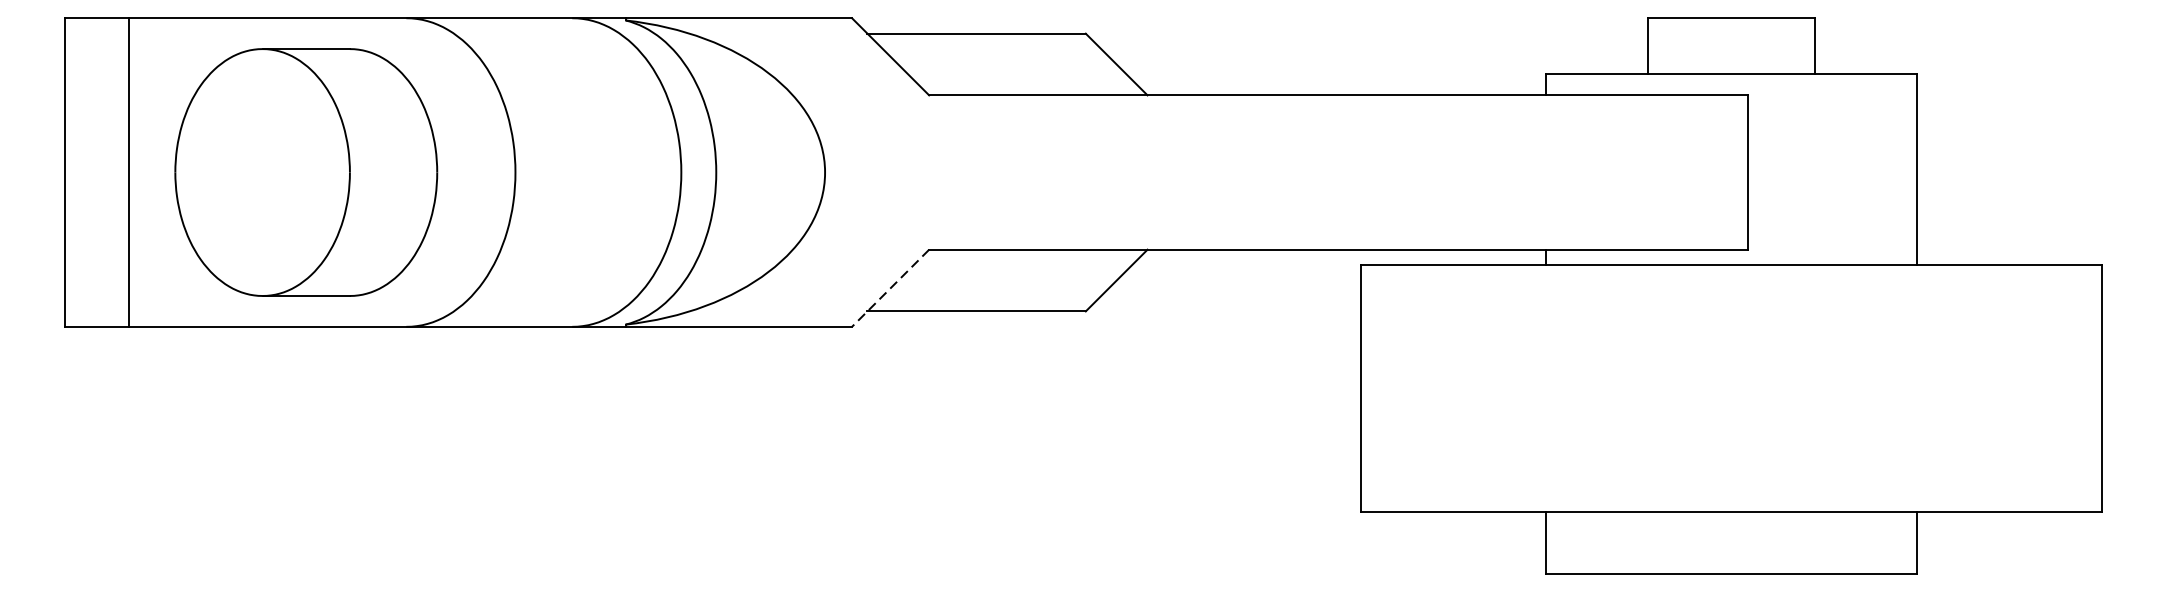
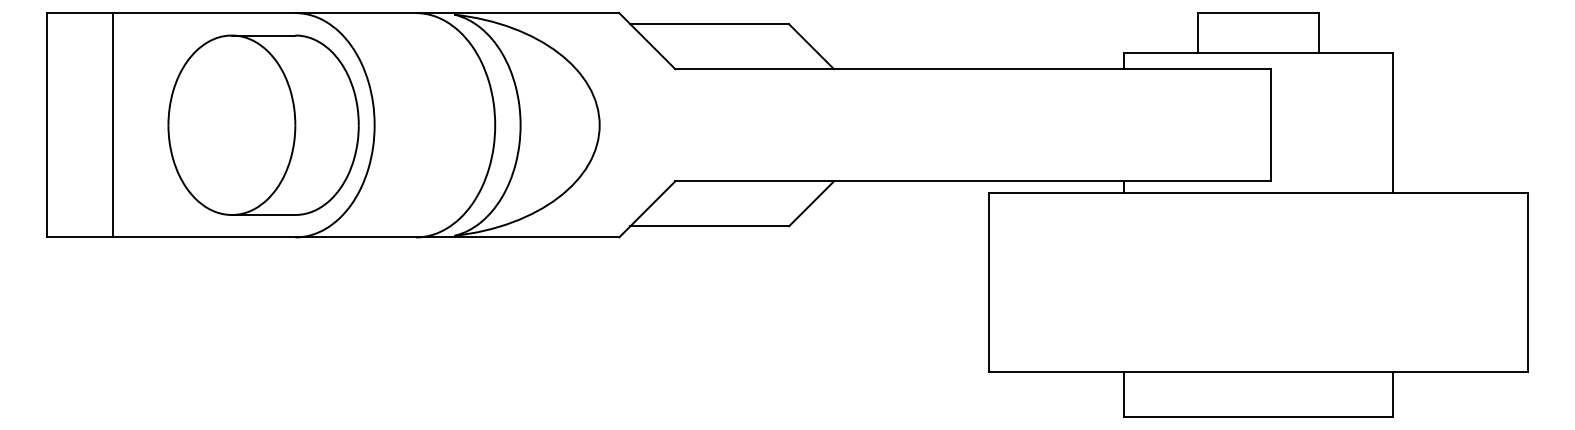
part: (306, 171) -> (263, 124), moved
line: (128, 172) -> (112, 125), moved
line: (890, 288) -> (647, 209), dashed -> solid

